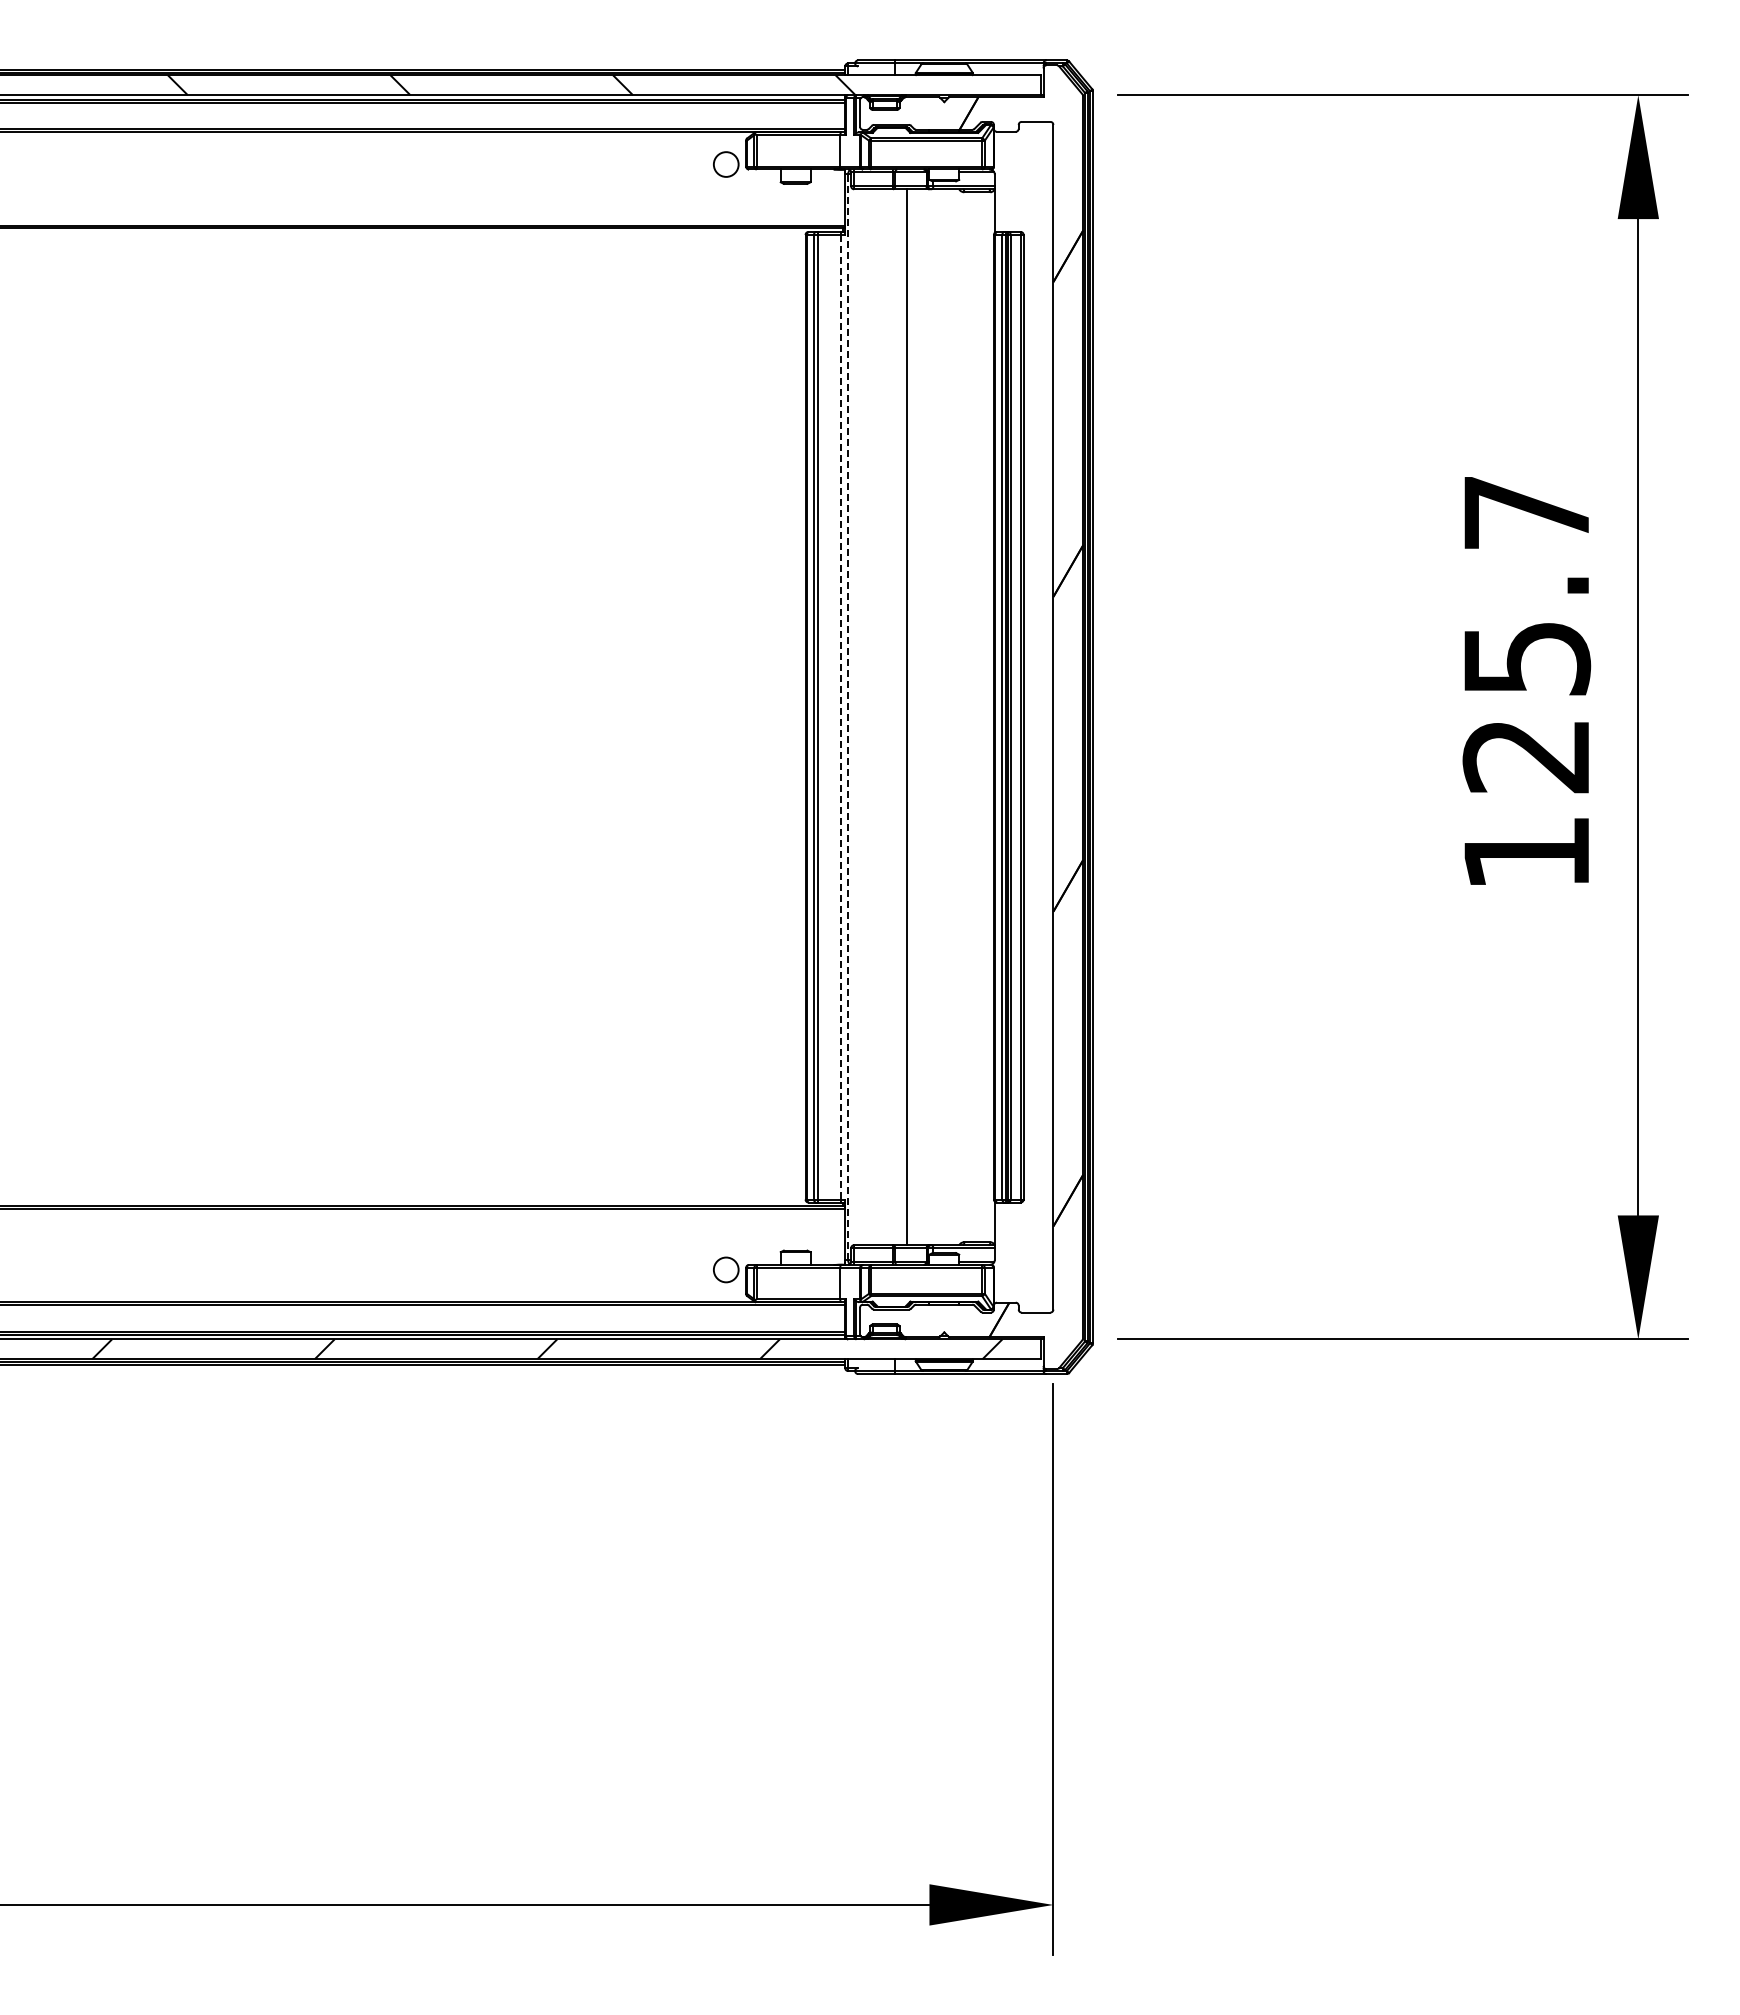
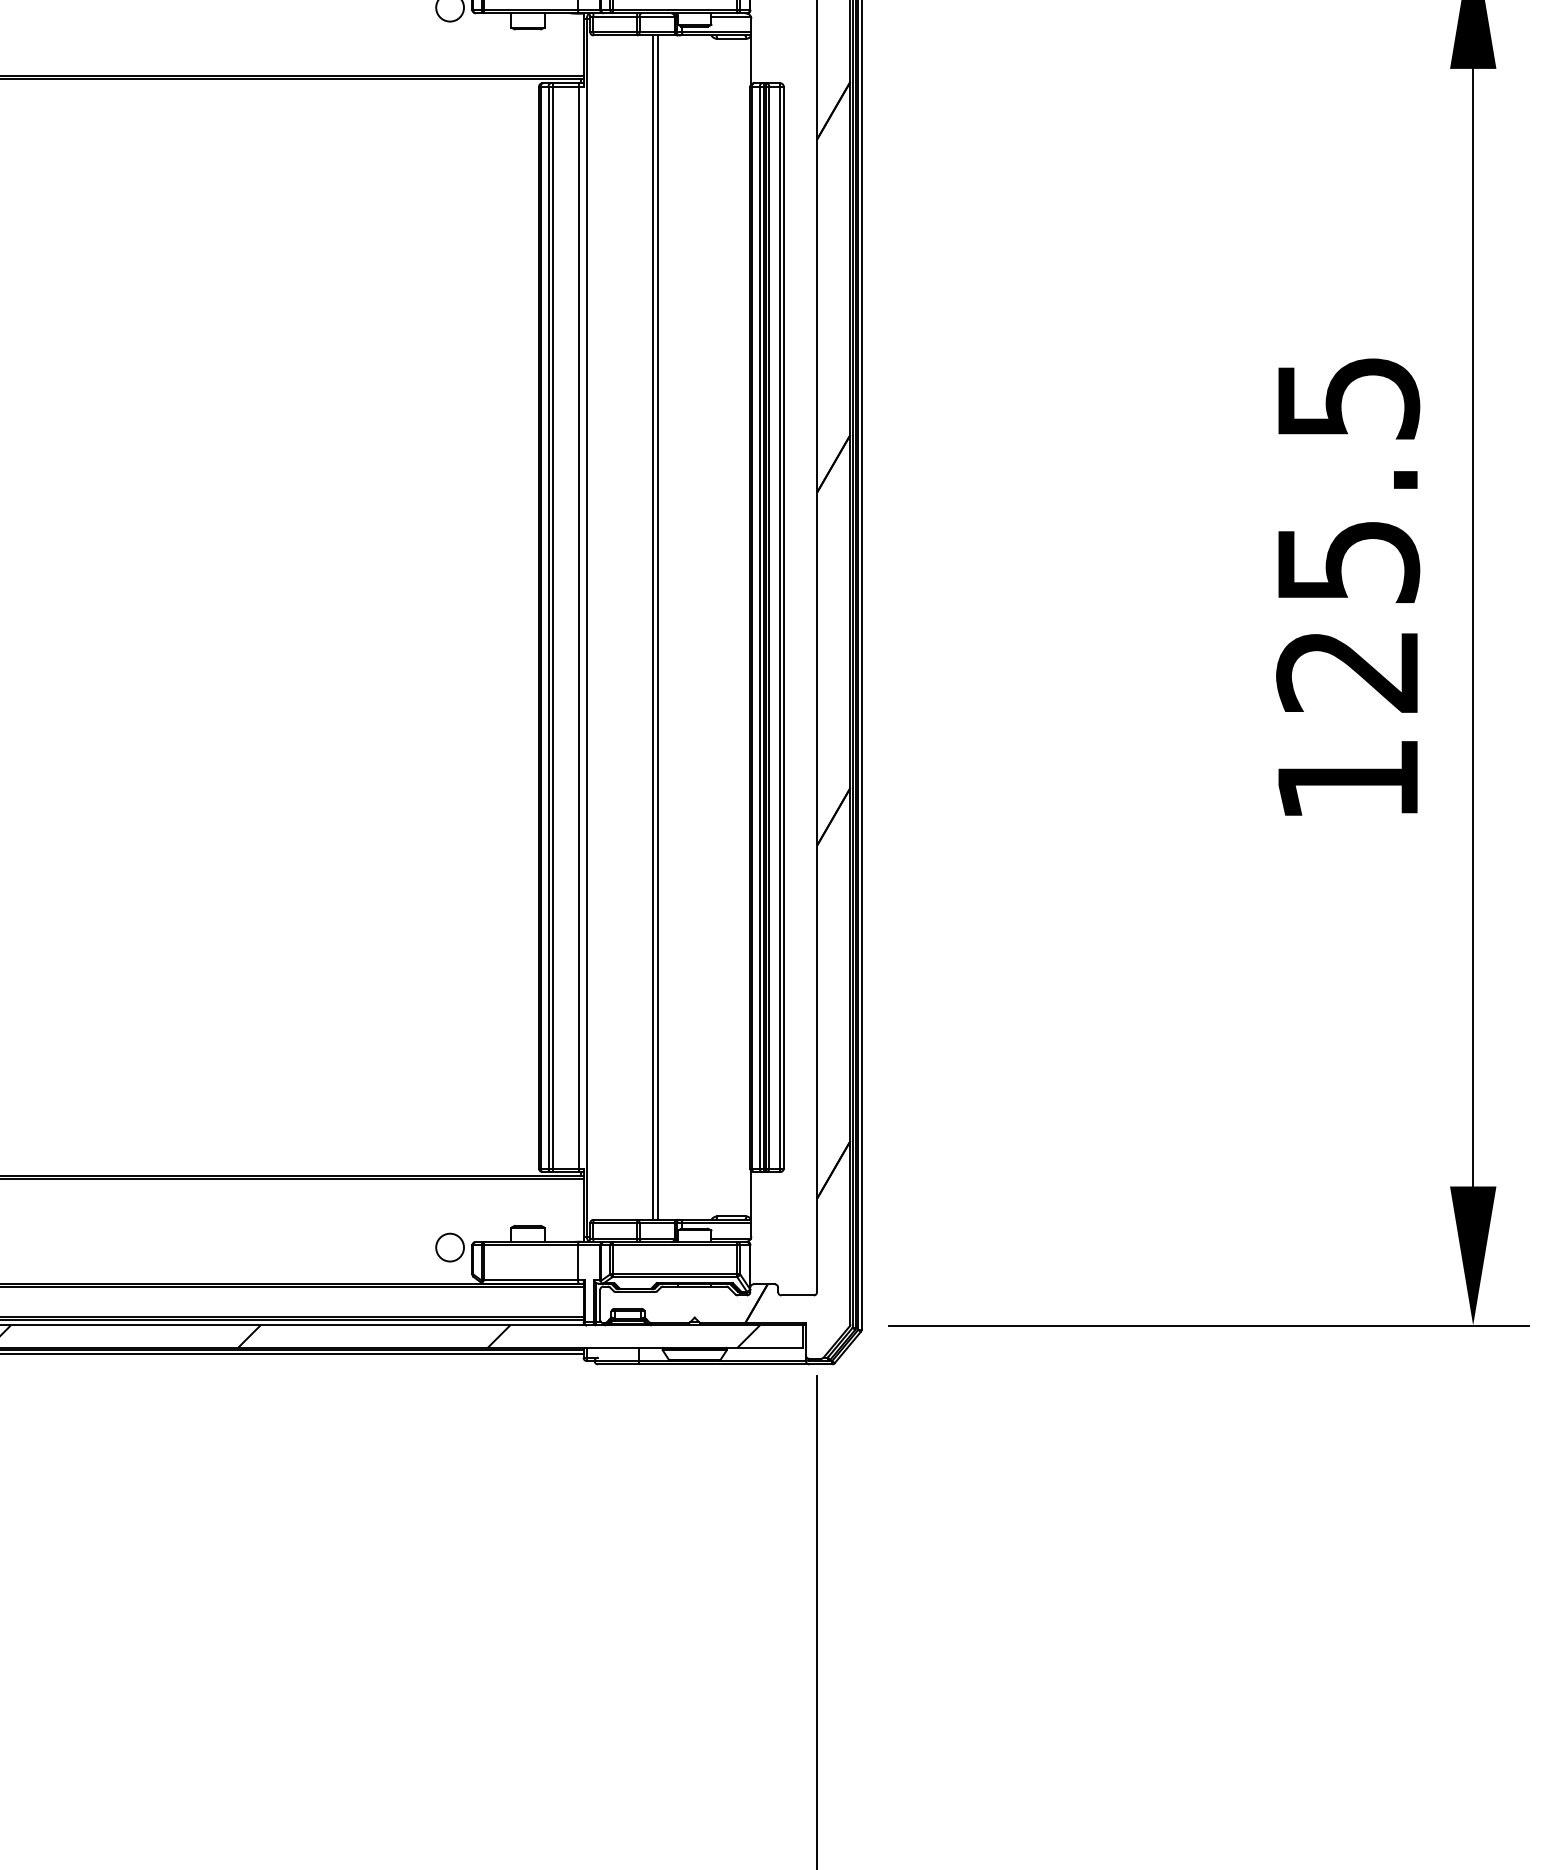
text: (1527, 513) -> (1348, 399), 125.7 -> 125.5
line: (841, 717) -> (579, 627), dashed -> solid
line: (848, 717) -> (587, 627), dashed -> solid
line: (911, 717) -> (657, 627), added

